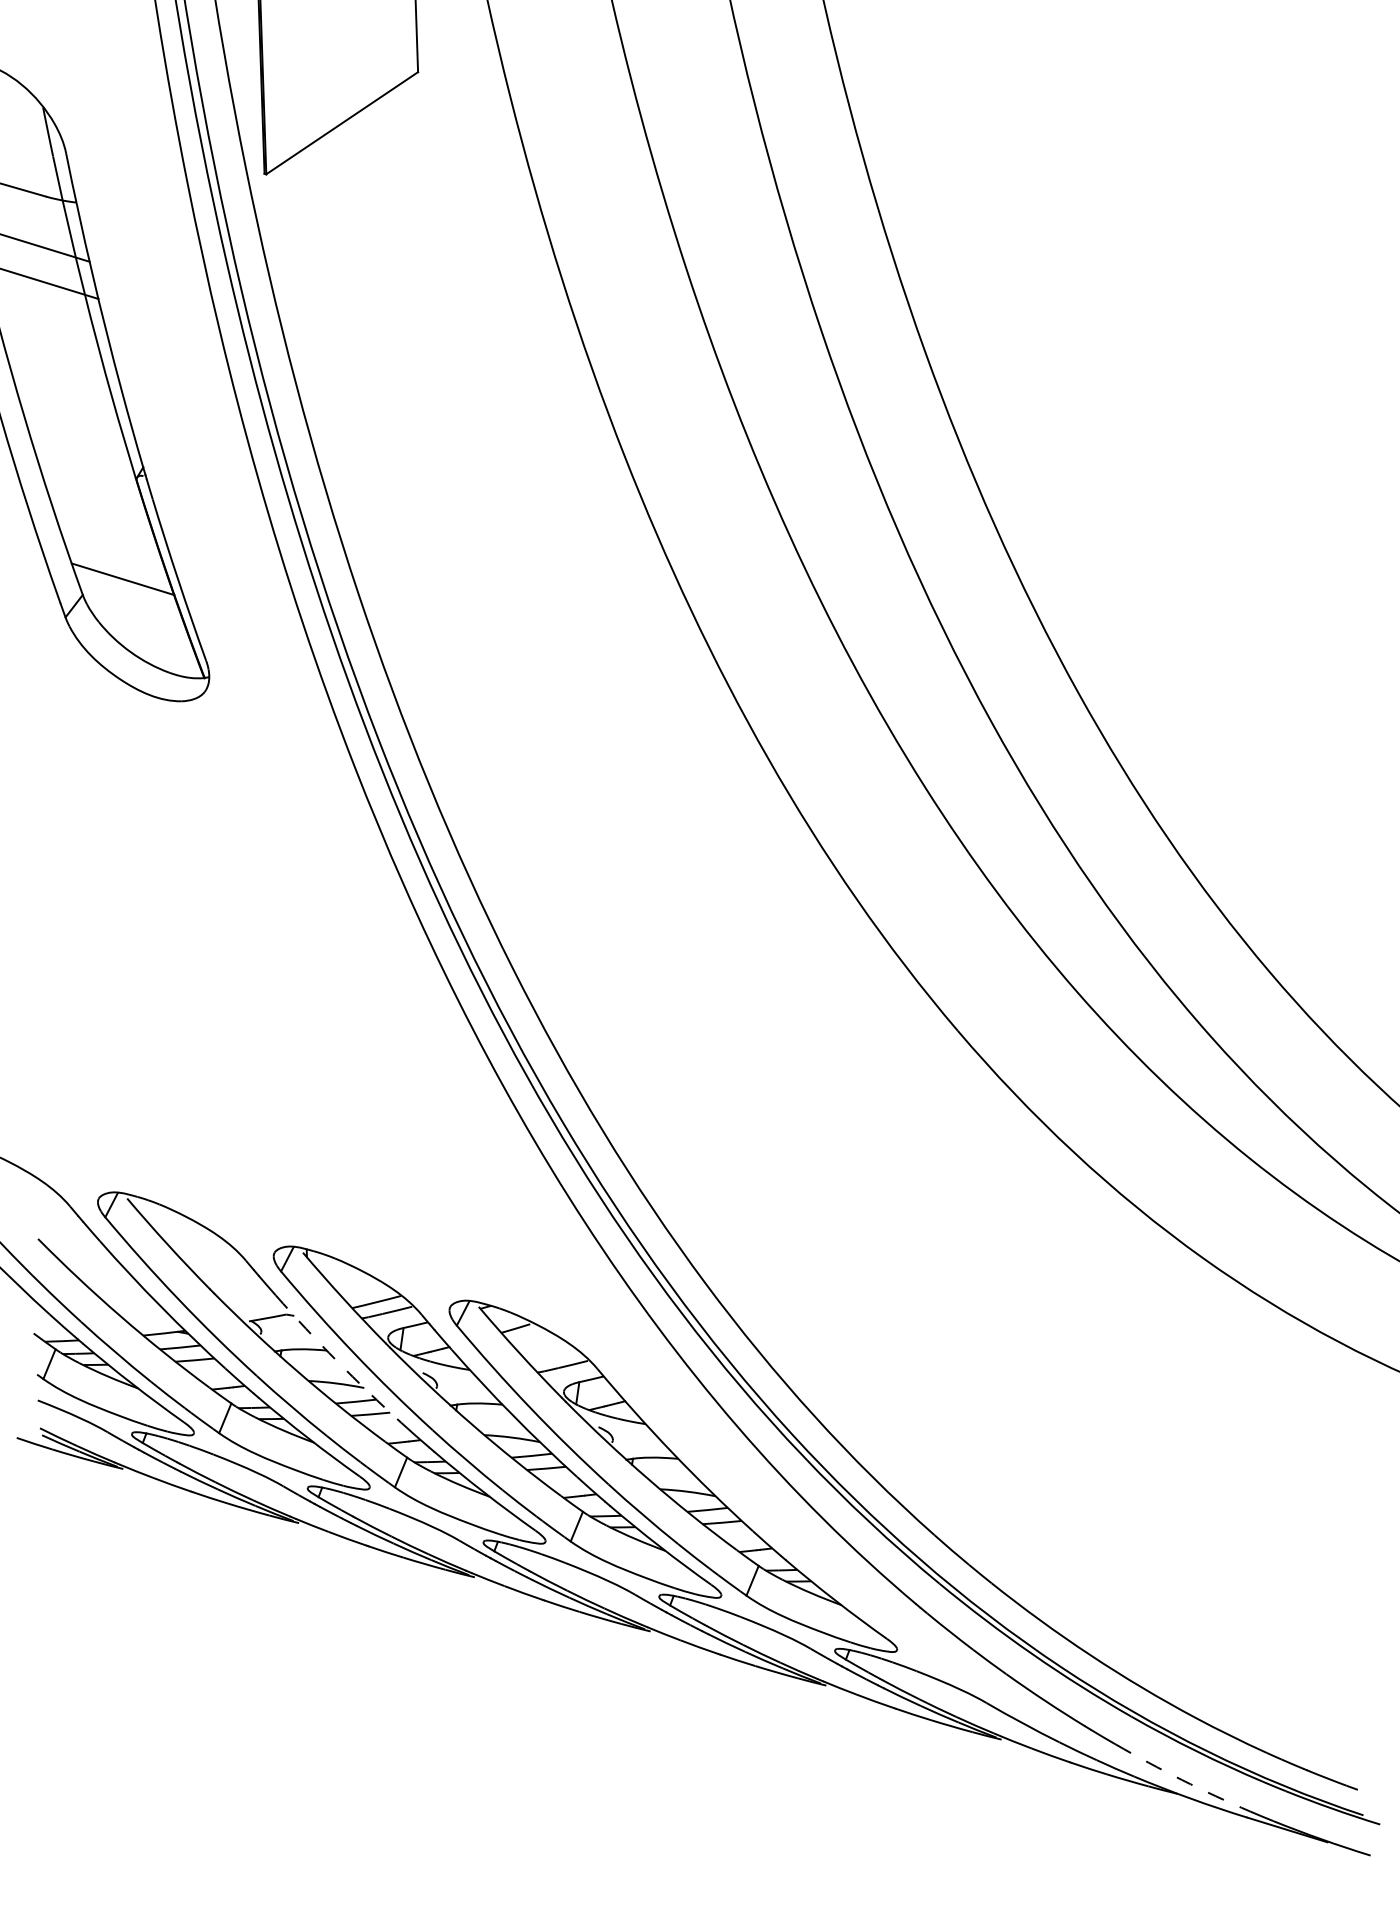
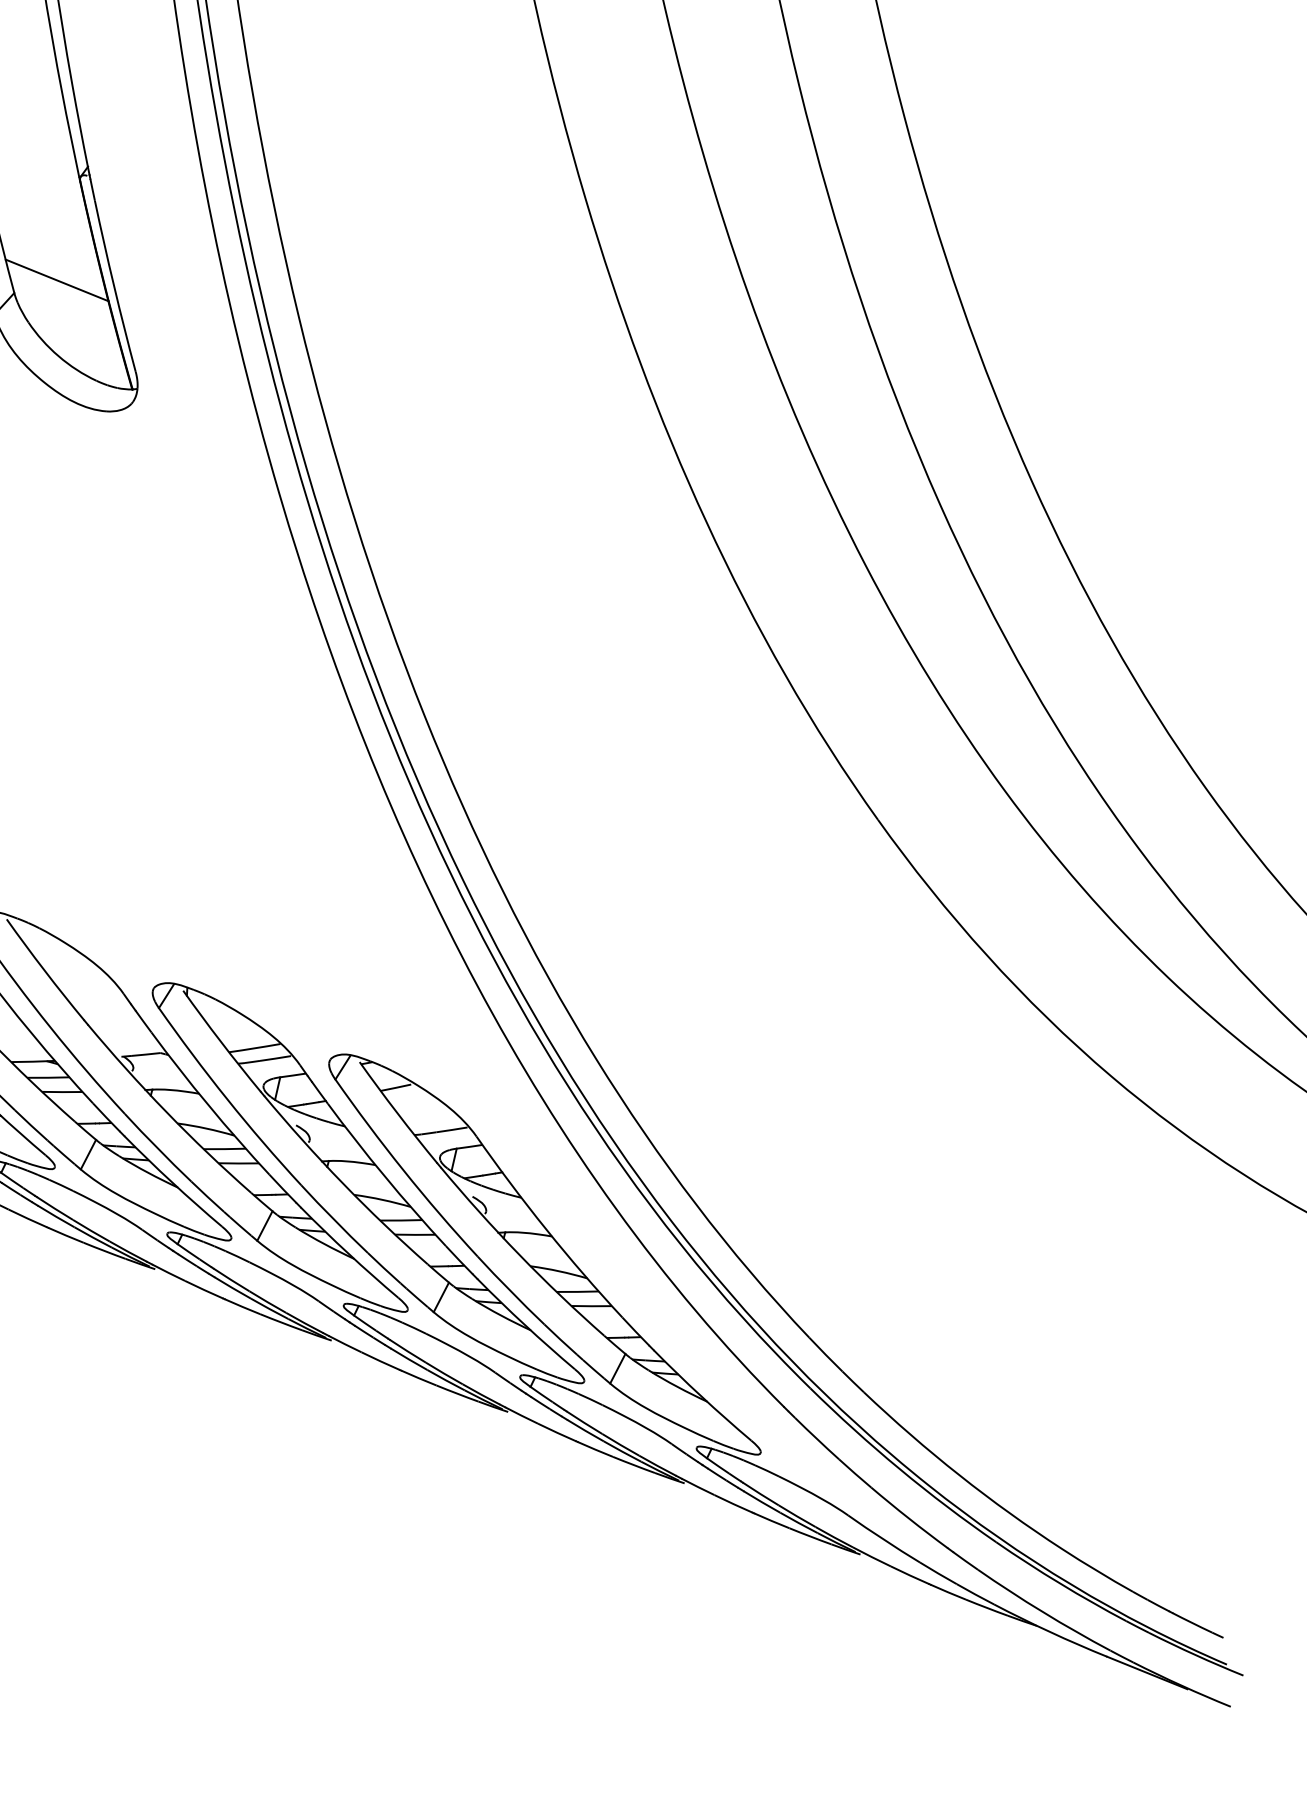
arc: (336, 1360) -> (208, 1104), dashed -> solid
arc: (1182, 1780) -> (1043, 1612), dashed -> solid

